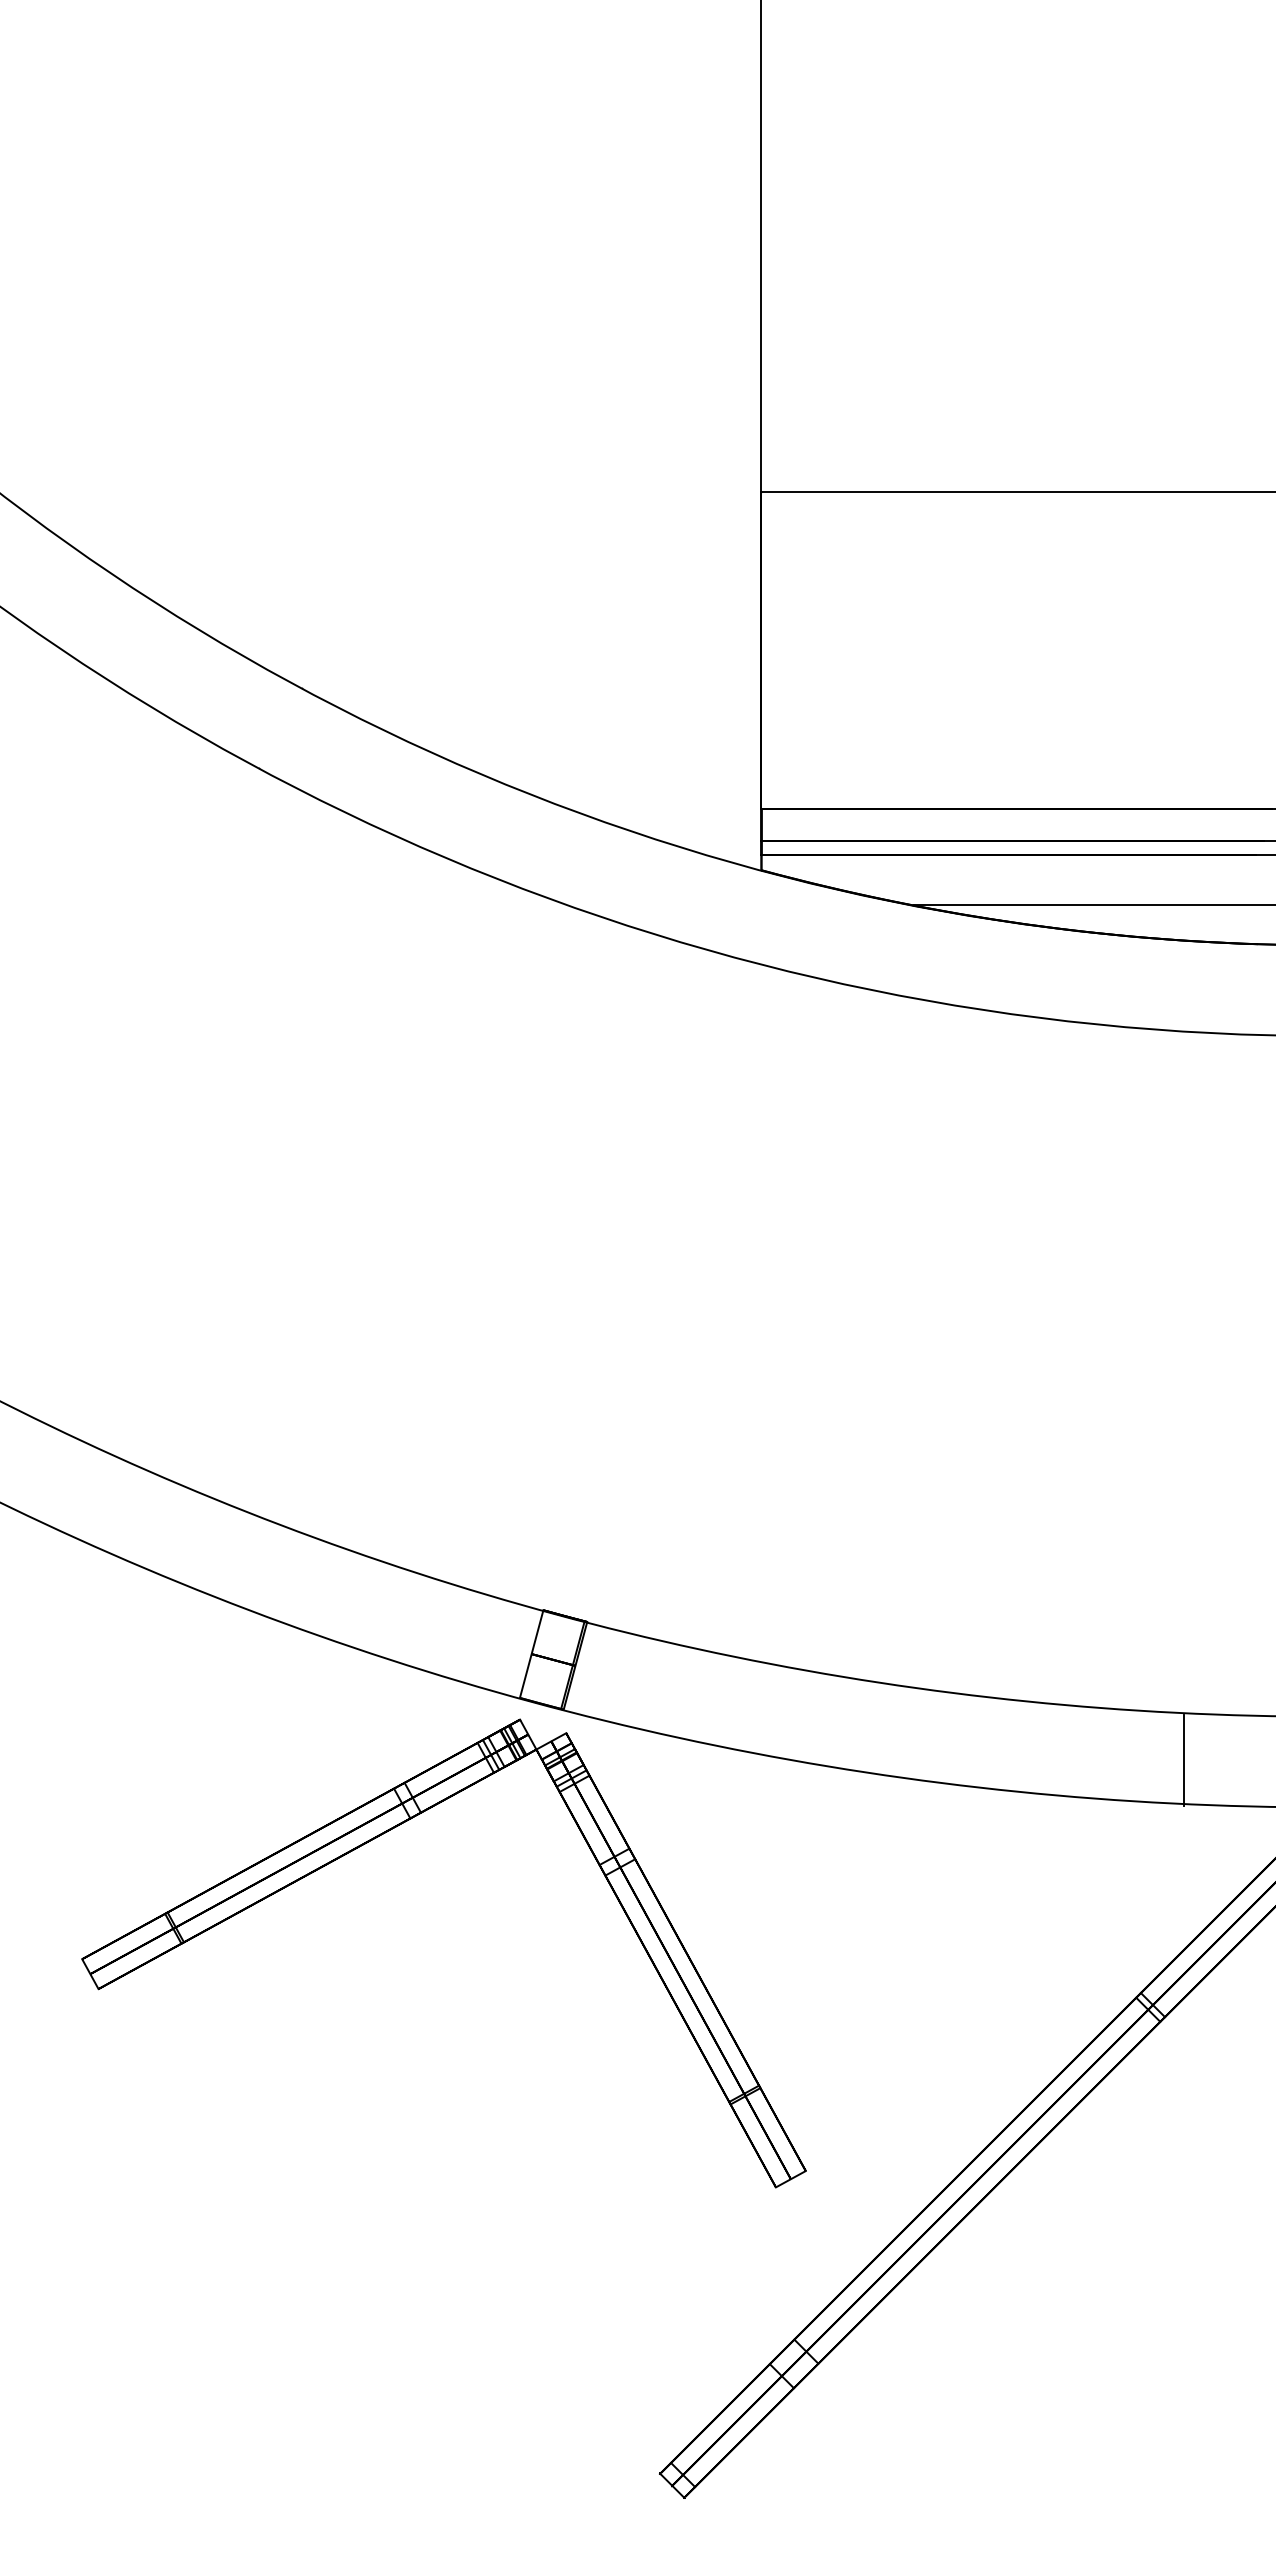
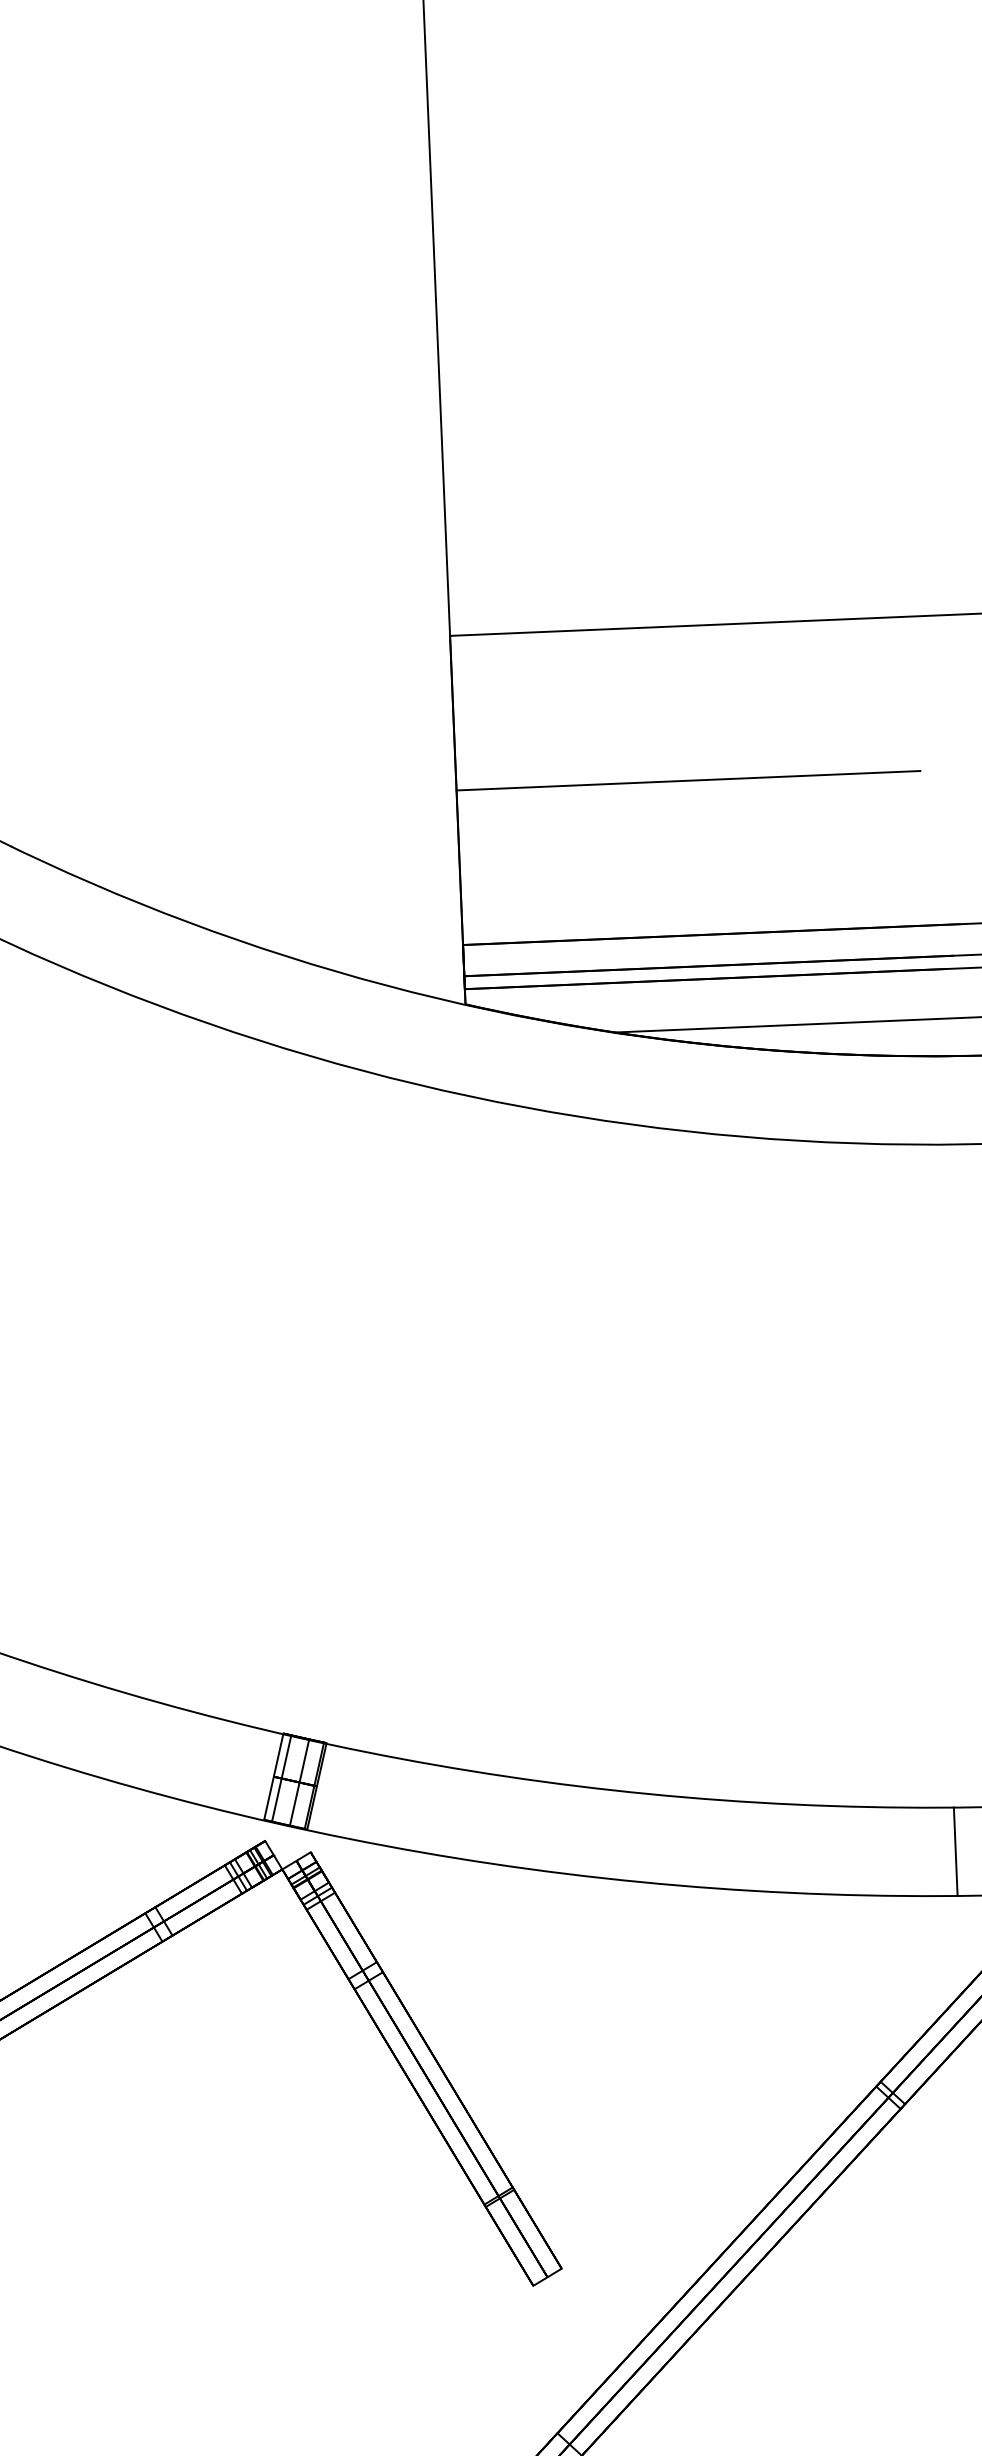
line: (999, 650) -> (688, 780), added
line: (539, 1656) -> (281, 1778), added
line: (557, 1660) -> (299, 1781), added
line: (1183, 1759) -> (955, 1850), moved

